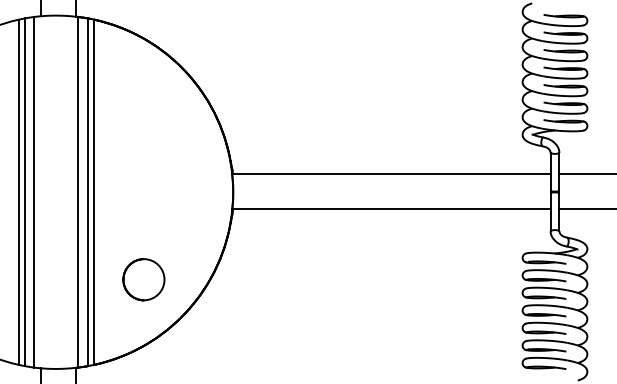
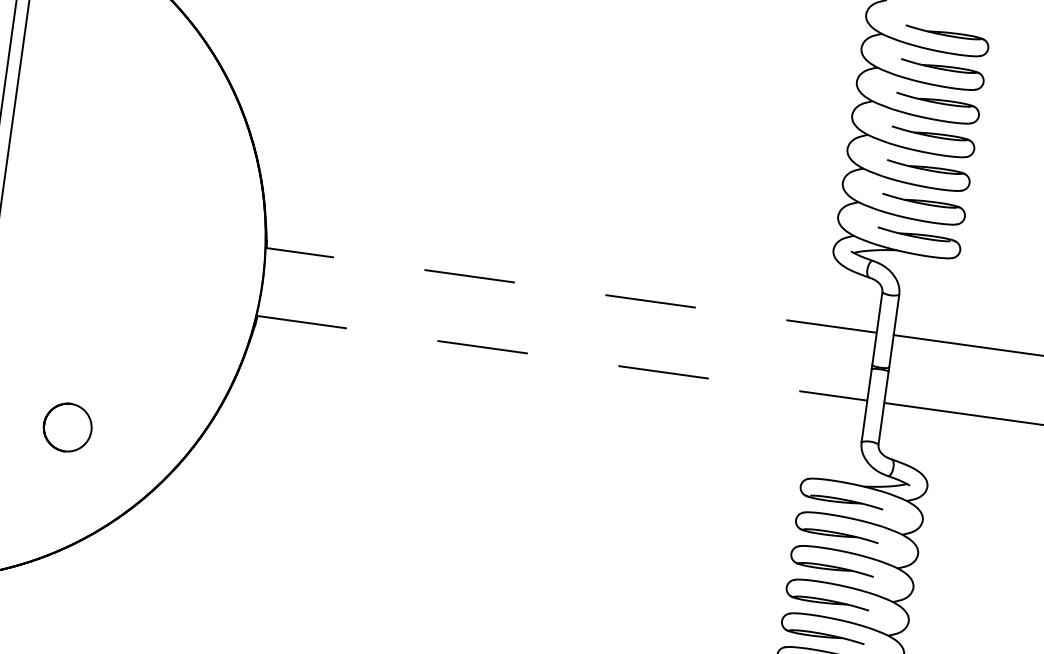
line: (390, 174) -> (569, 291), solid -> dashed
line: (392, 209) -> (563, 358), solid -> dashed
circle: (143, 279) -> (66, 426), size x0.6

